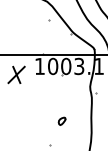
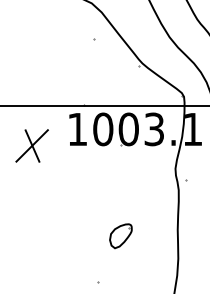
part: (61, 121) -> (119, 236), size x1.67

